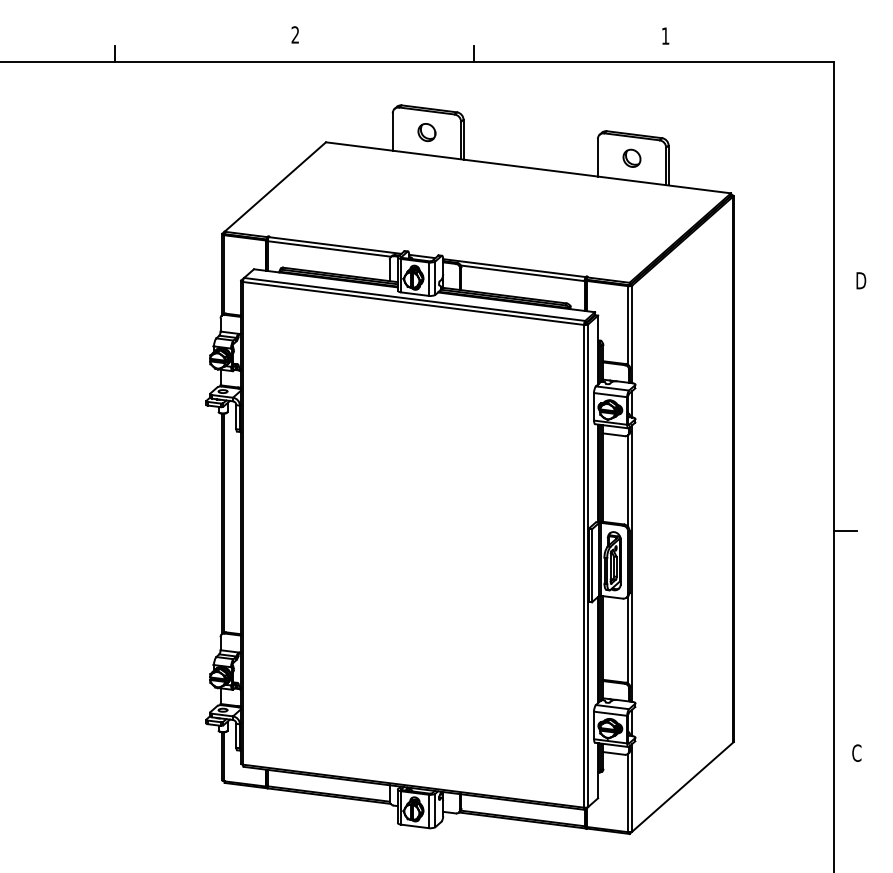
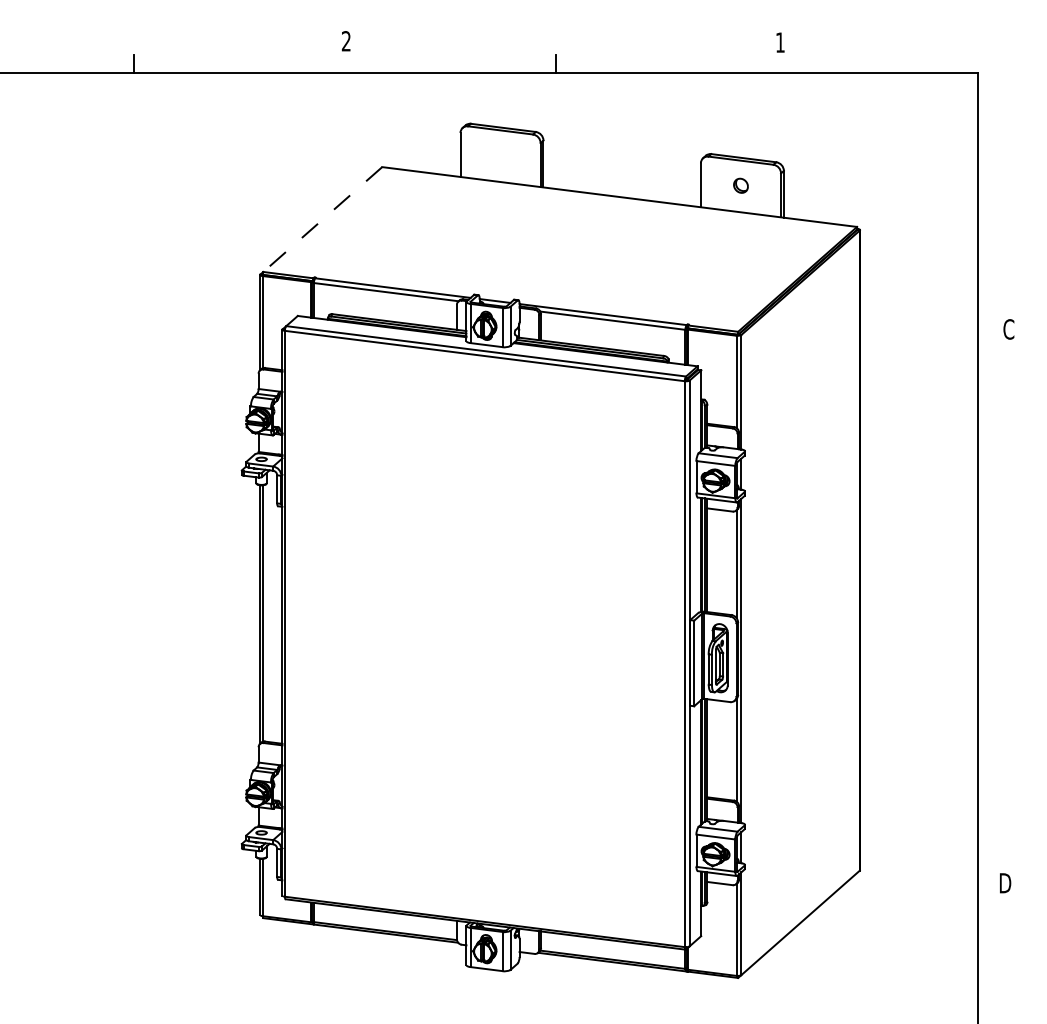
part: (426, 132) -> (500, 155), removed
part: (631, 157) -> (740, 185), size x0.7
line: (275, 186) -> (322, 219), solid -> dashed
text: (861, 280) -> (1009, 329), D -> C
line: (844, 530) -> (990, 622), removed
text: (857, 752) -> (1005, 882), C -> D

